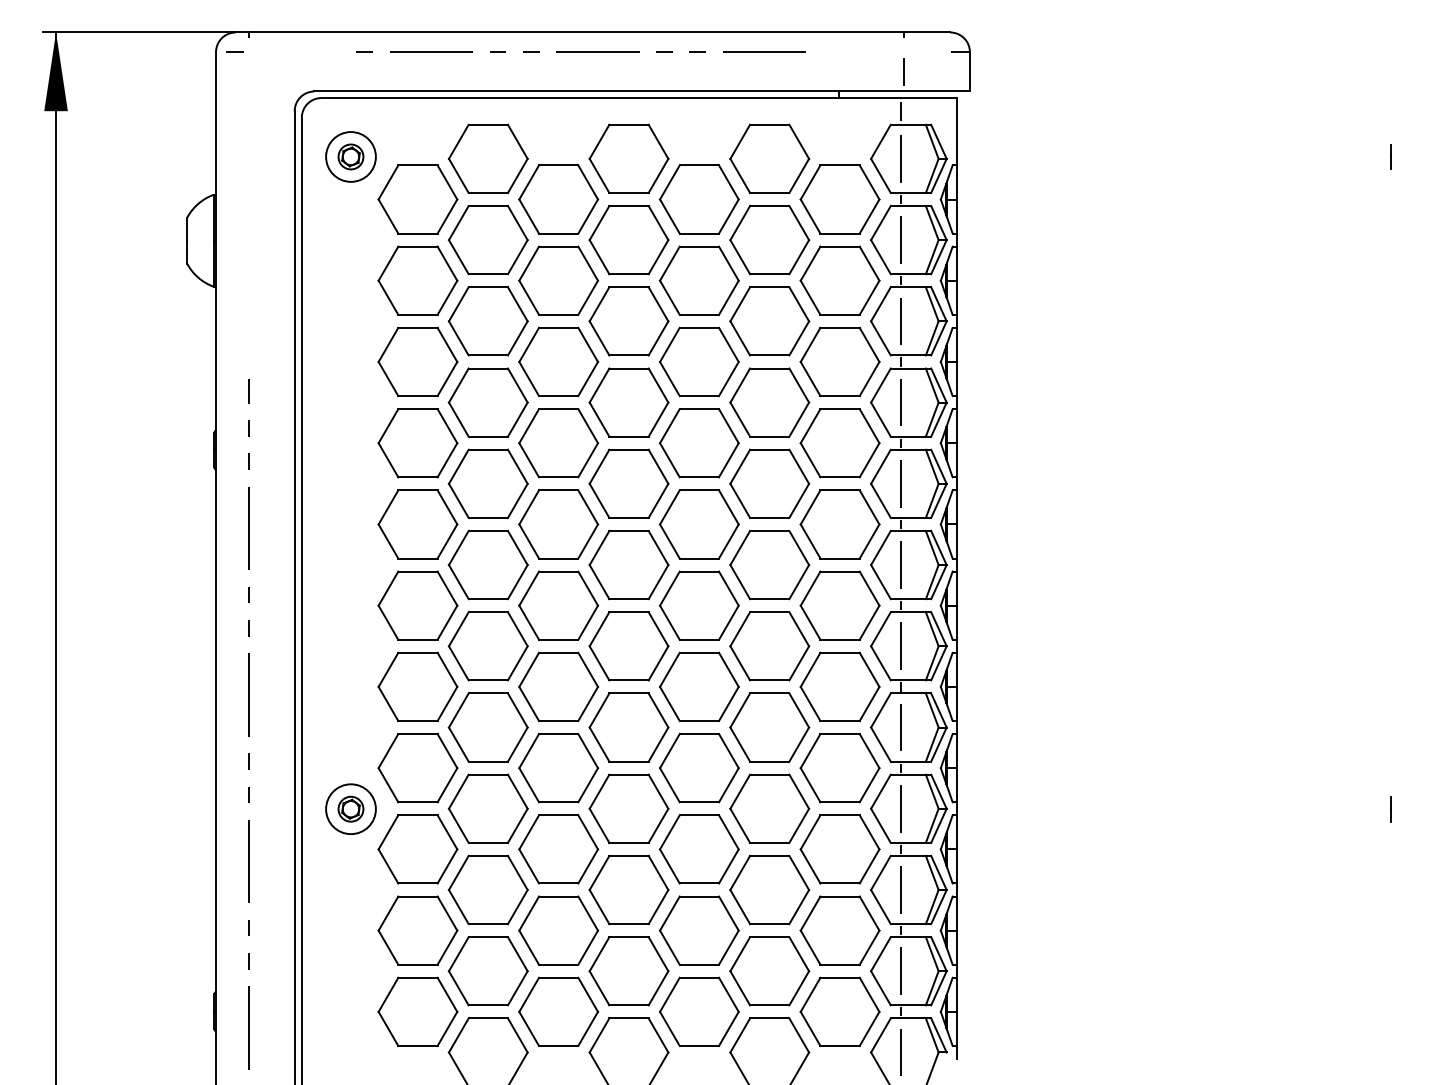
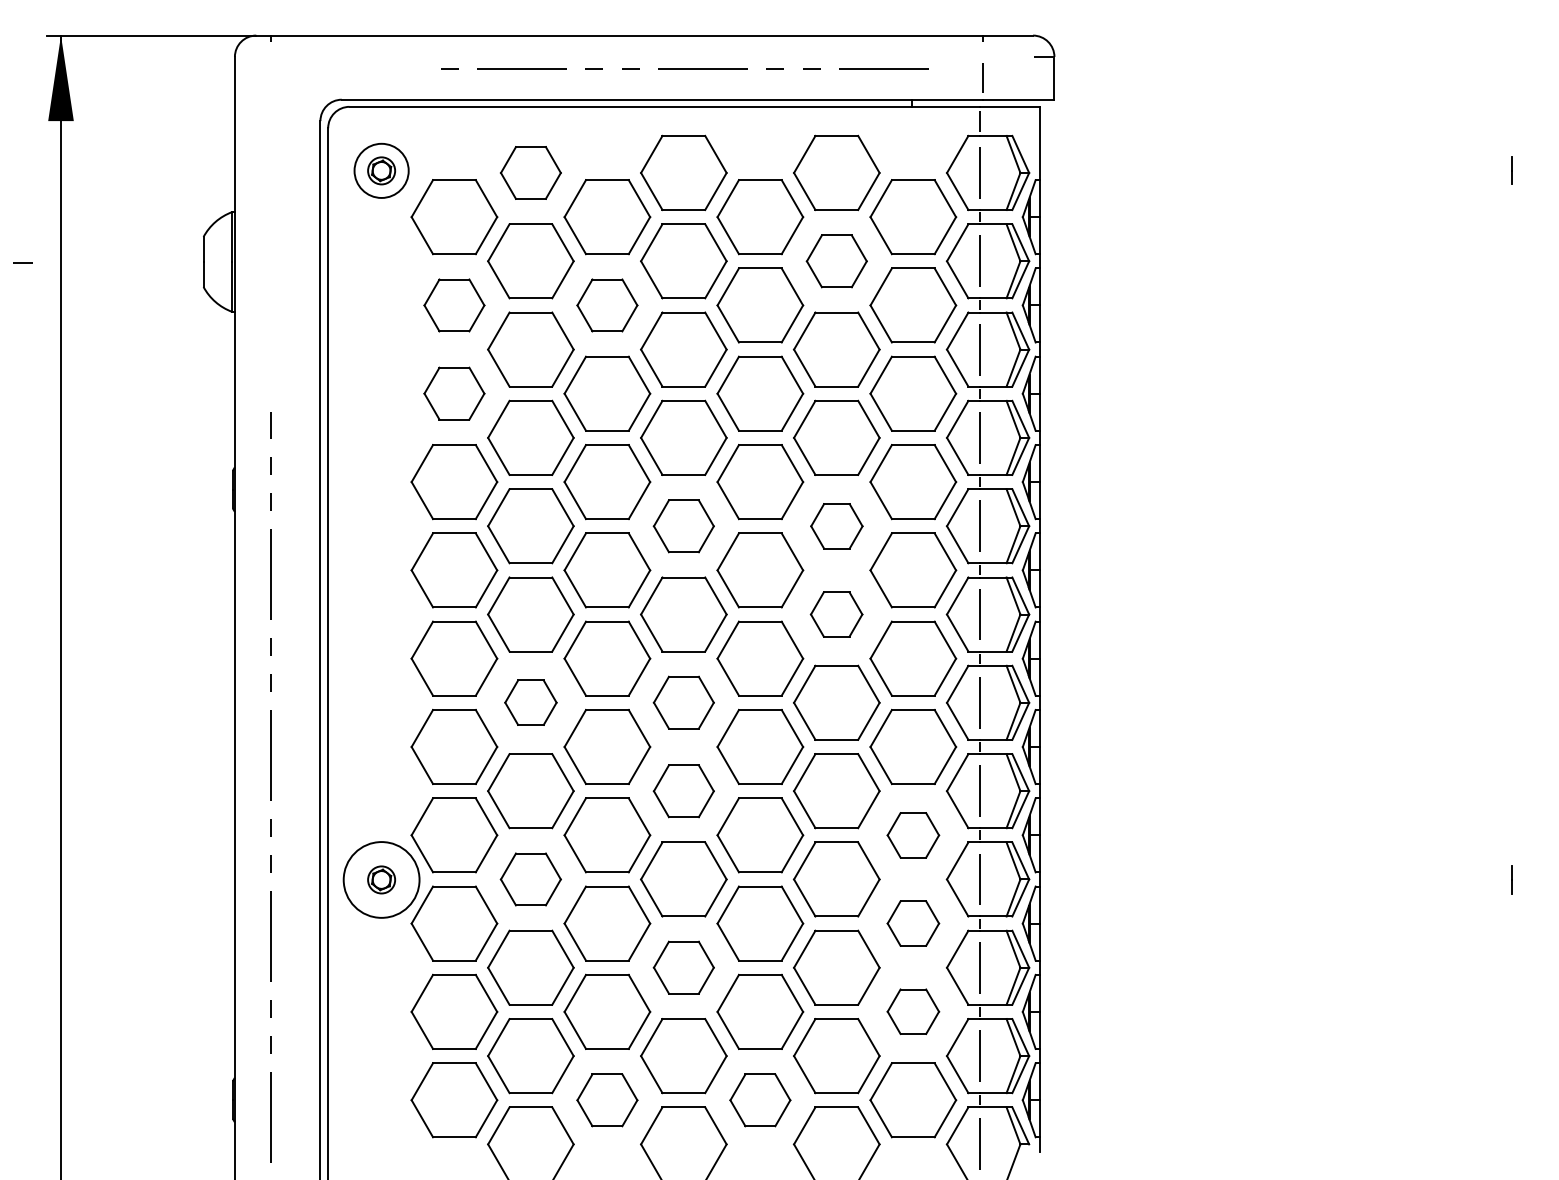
line: (234, 51) -> (22, 262), moved
line: (580, 51) -> (684, 68), moved
part: (487, 158) -> (530, 172), size x0.7
part: (769, 240) -> (836, 261), size x0.7
part: (418, 280) -> (454, 305), size x0.7
part: (558, 280) -> (607, 305), size x0.7
part: (418, 361) -> (454, 393), size x0.7
part: (628, 484) -> (683, 526), size x0.7
part: (769, 484) -> (836, 526), size x0.6
part: (769, 565) -> (836, 614), size x0.6
part: (487, 645) -> (530, 702), size x0.6
part: (628, 645) -> (683, 702), size x0.7
part: (628, 727) -> (683, 791), size x0.7
part: (840, 768) -> (913, 835), size x0.6
circle: (350, 808) -> (381, 879), size x1.4
part: (487, 808) -> (530, 879), size x0.7
part: (840, 849) -> (913, 923), size x0.6
part: (628, 889) -> (683, 967), size x0.7
part: (840, 930) -> (913, 1011), size x0.6
part: (558, 1012) -> (607, 1100), size x0.7
part: (699, 1012) -> (760, 1100), size x0.7

